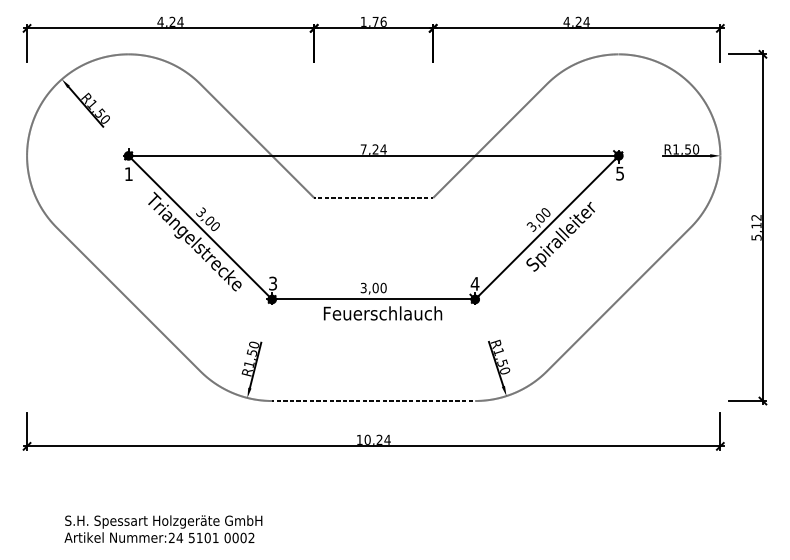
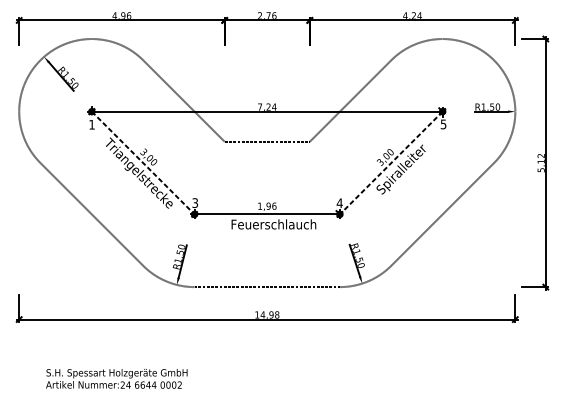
text: (176, 21) -> (126, 15), 4,24 -> 4,96
text: (363, 21) -> (259, 15), 1,76 -> 2,76
line: (200, 227) -> (143, 162), solid -> dashed
line: (547, 227) -> (391, 162), solid -> dashed
text: (373, 287) -> (267, 205), 3,00 -> 1,96
text: (377, 439) -> (269, 314), 10,24 -> 14,98
text: (203, 537) -> (145, 384), 5101 -> 6644

